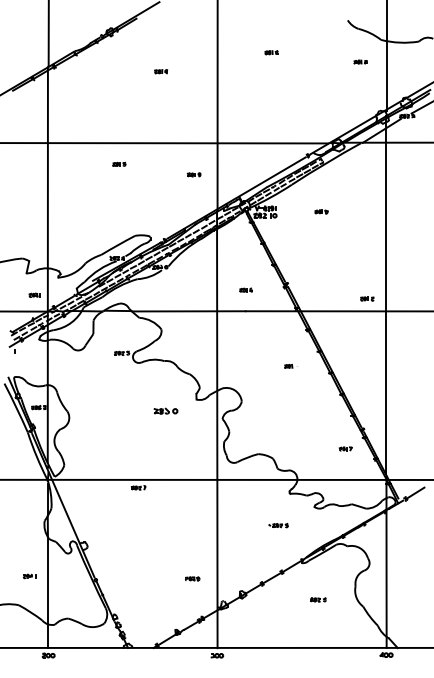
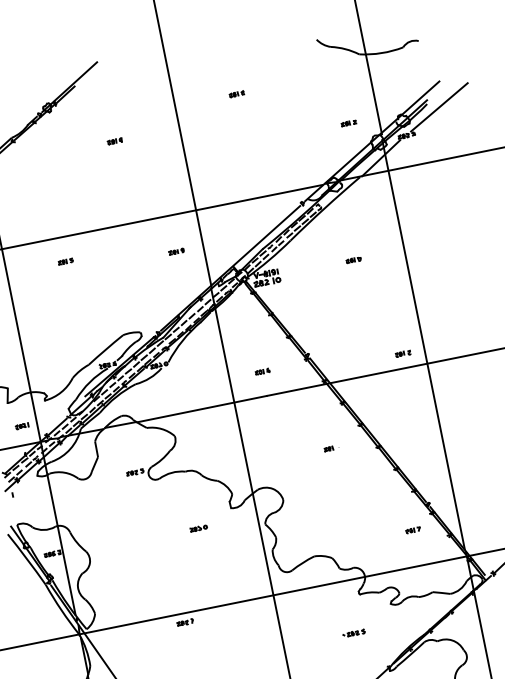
part: (360, 61) -> (348, 122), moved
part: (119, 163) -> (65, 260), moved
part: (321, 211) -> (353, 259), moved
part: (165, 410) -> (198, 527), size x0.62

